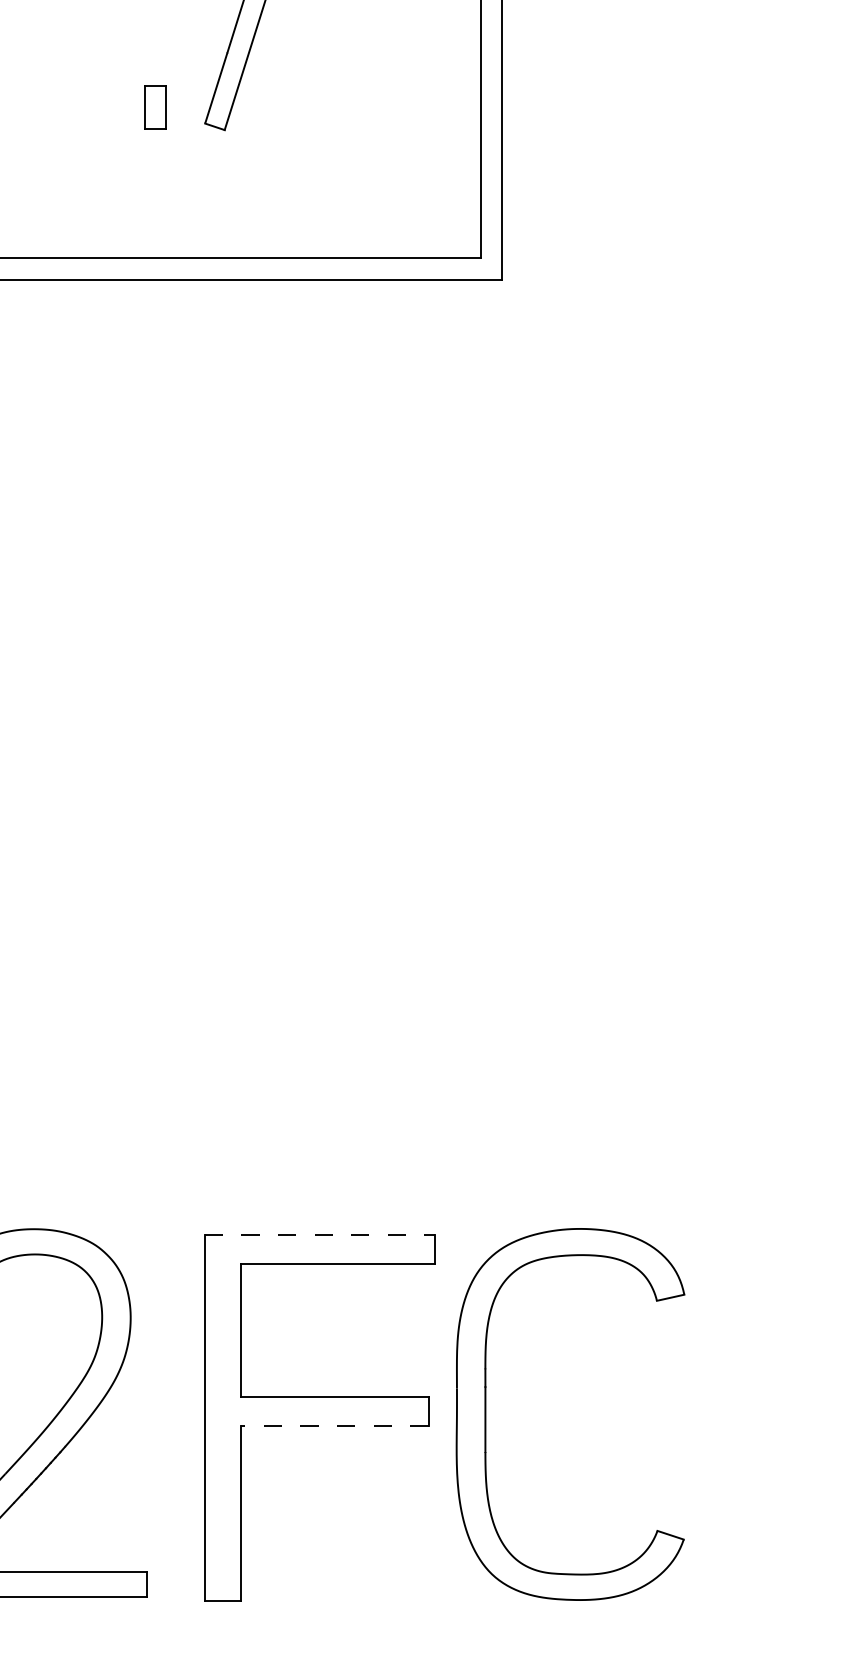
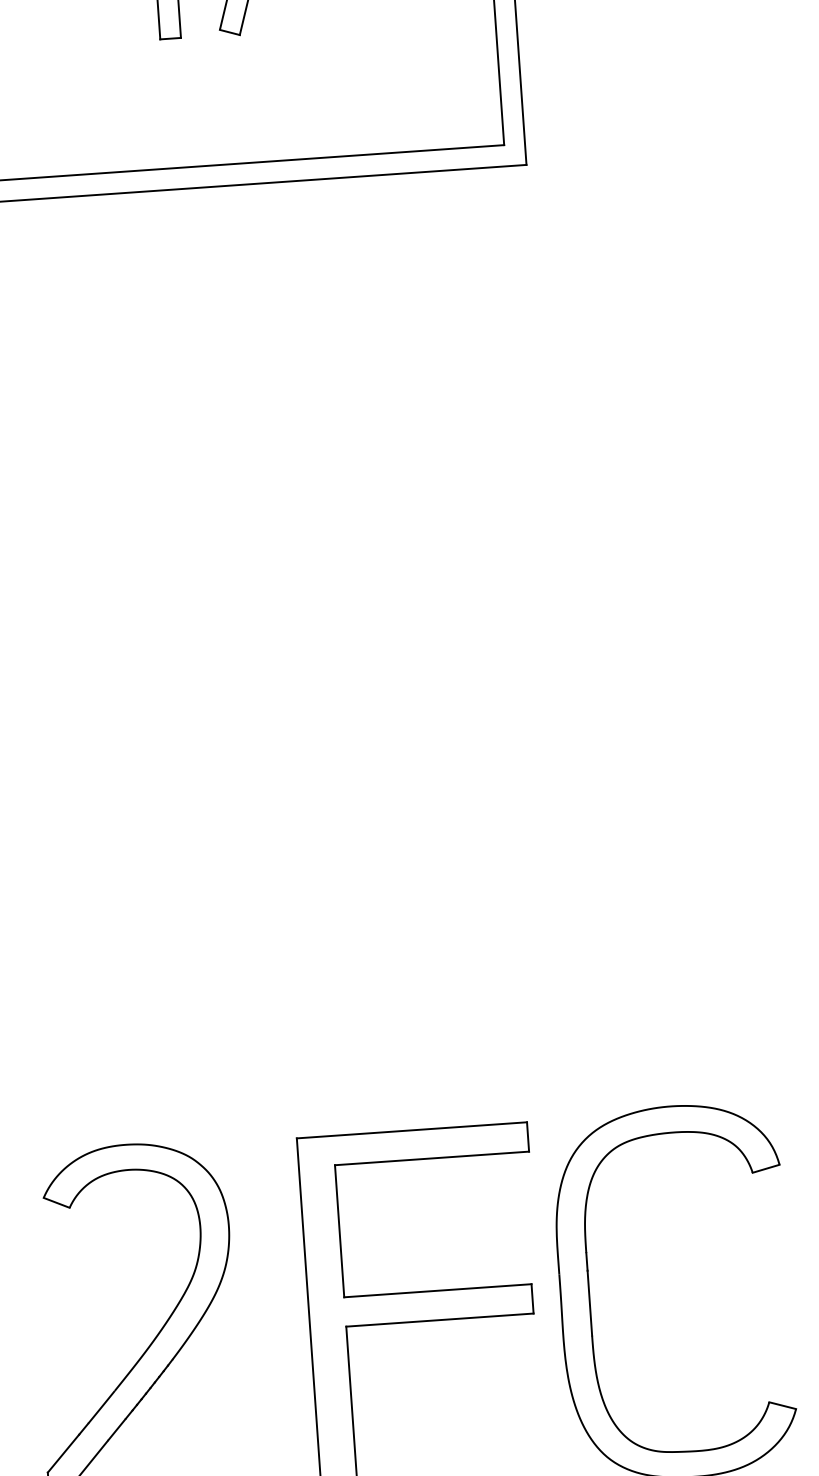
line: (320, 1234) -> (412, 1130), dashed -> solid
line: (334, 1425) -> (439, 1319), dashed -> solid

